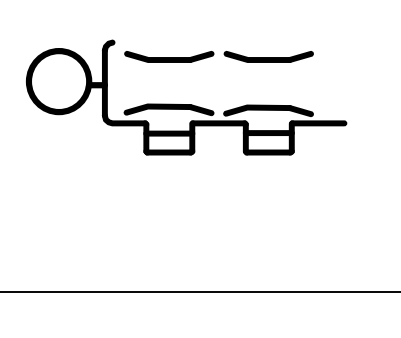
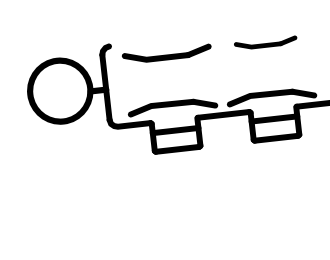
part: (268, 56) -> (265, 42), size x0.7

